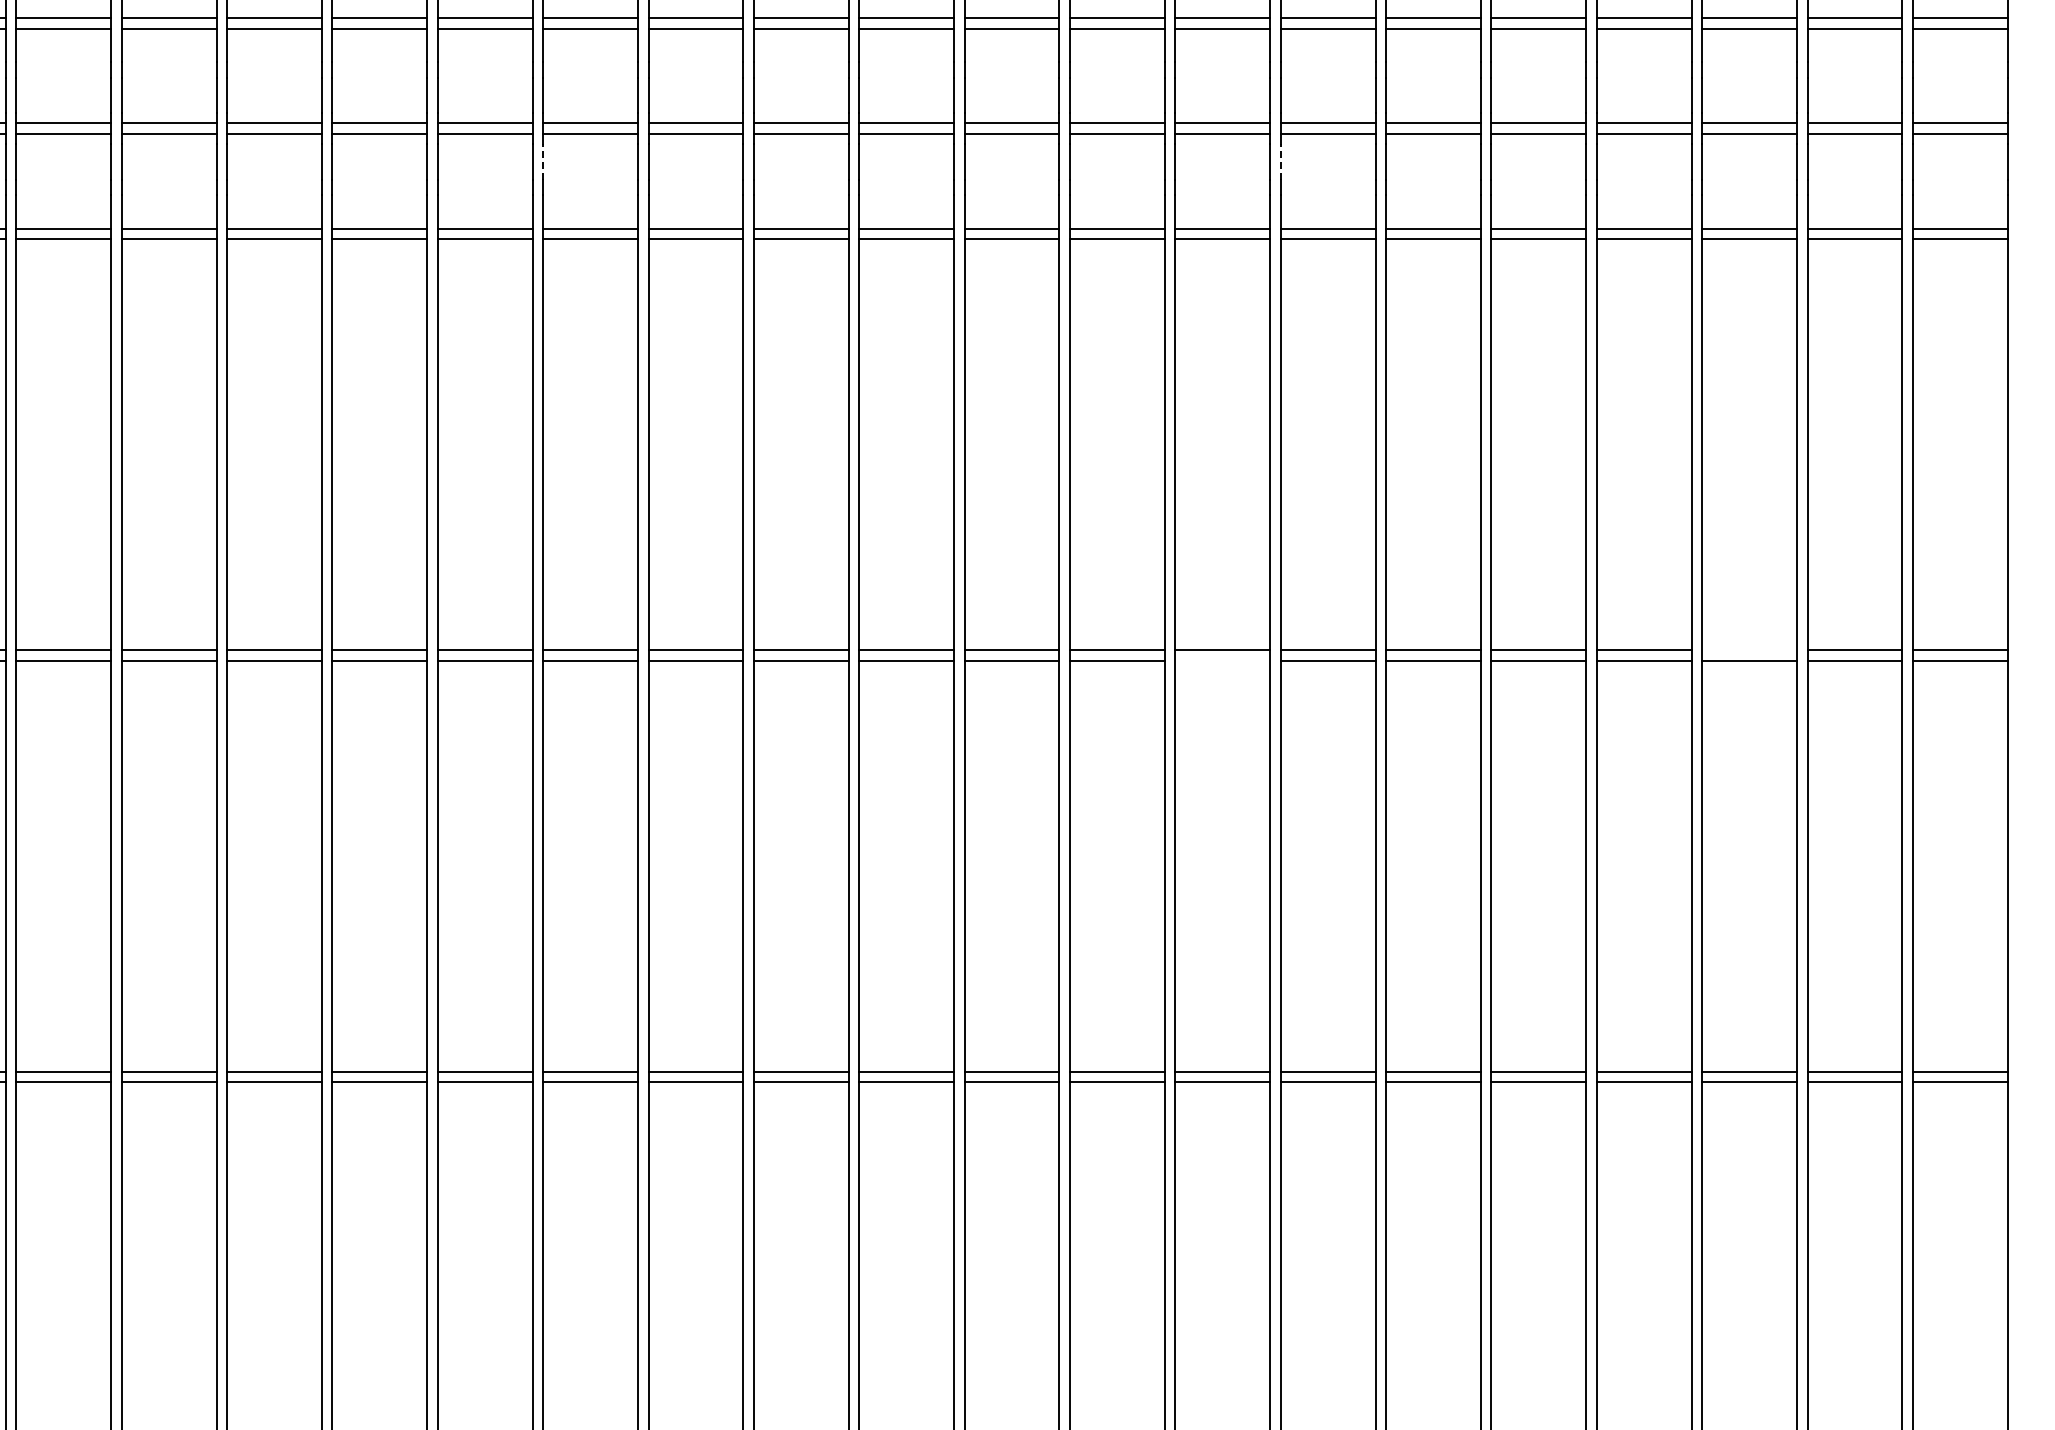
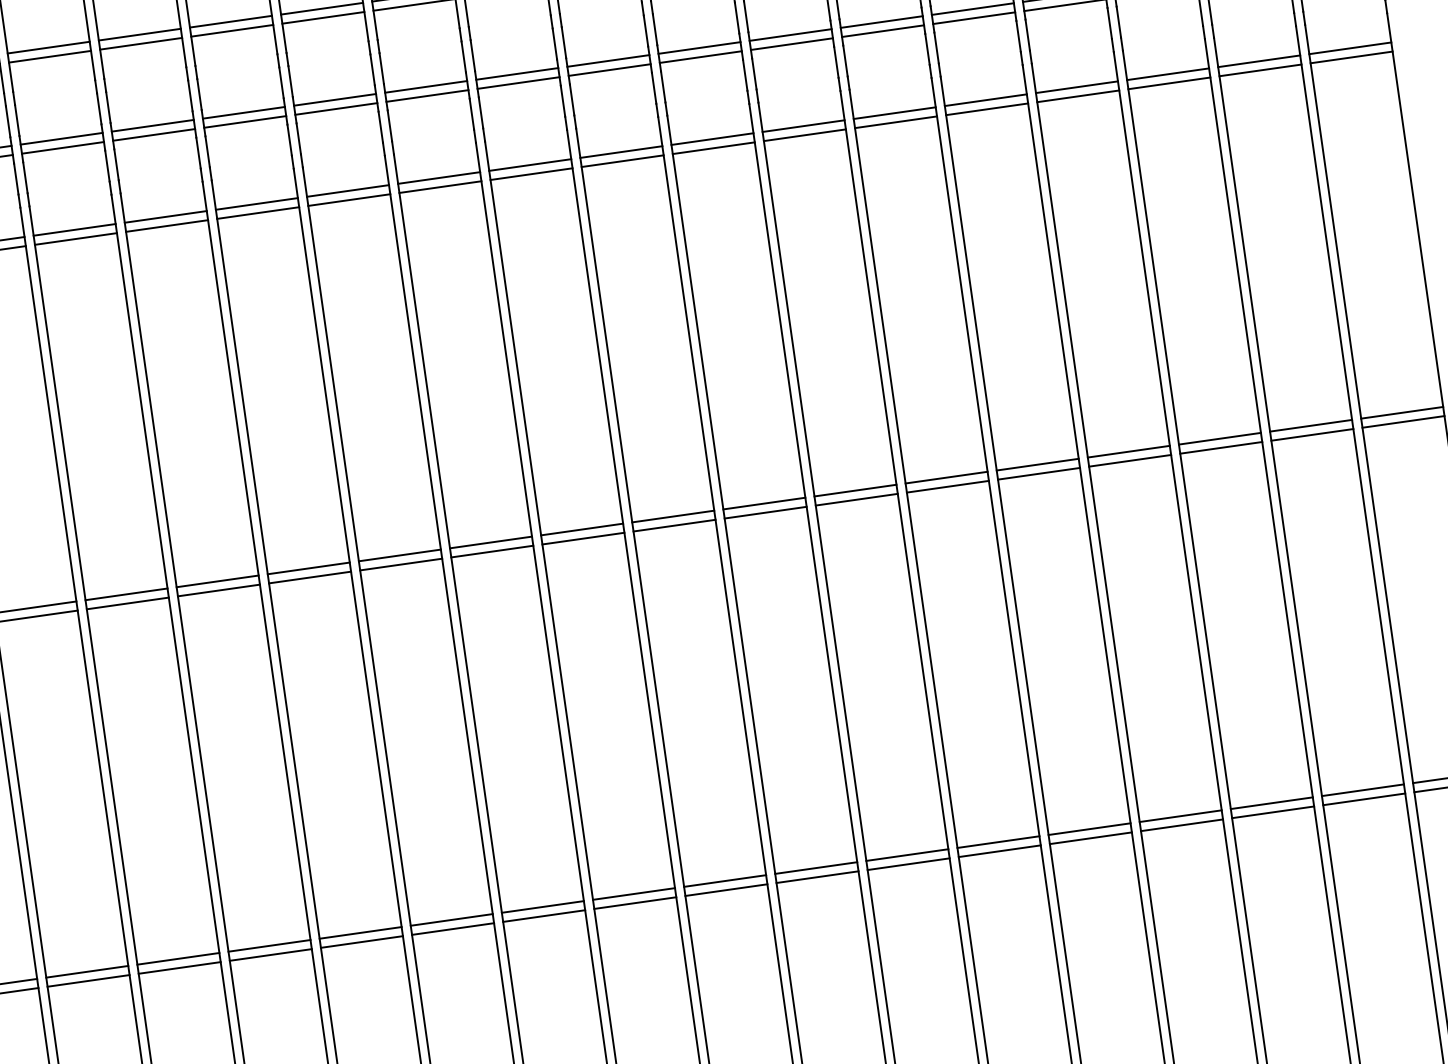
line: (543, 161) -> (116, 164), dashed -> solid
line: (1280, 161) -> (754, 73), dashed -> solid
line: (1749, 650) -> (1219, 439), added
line: (1222, 660) -> (765, 512), added

